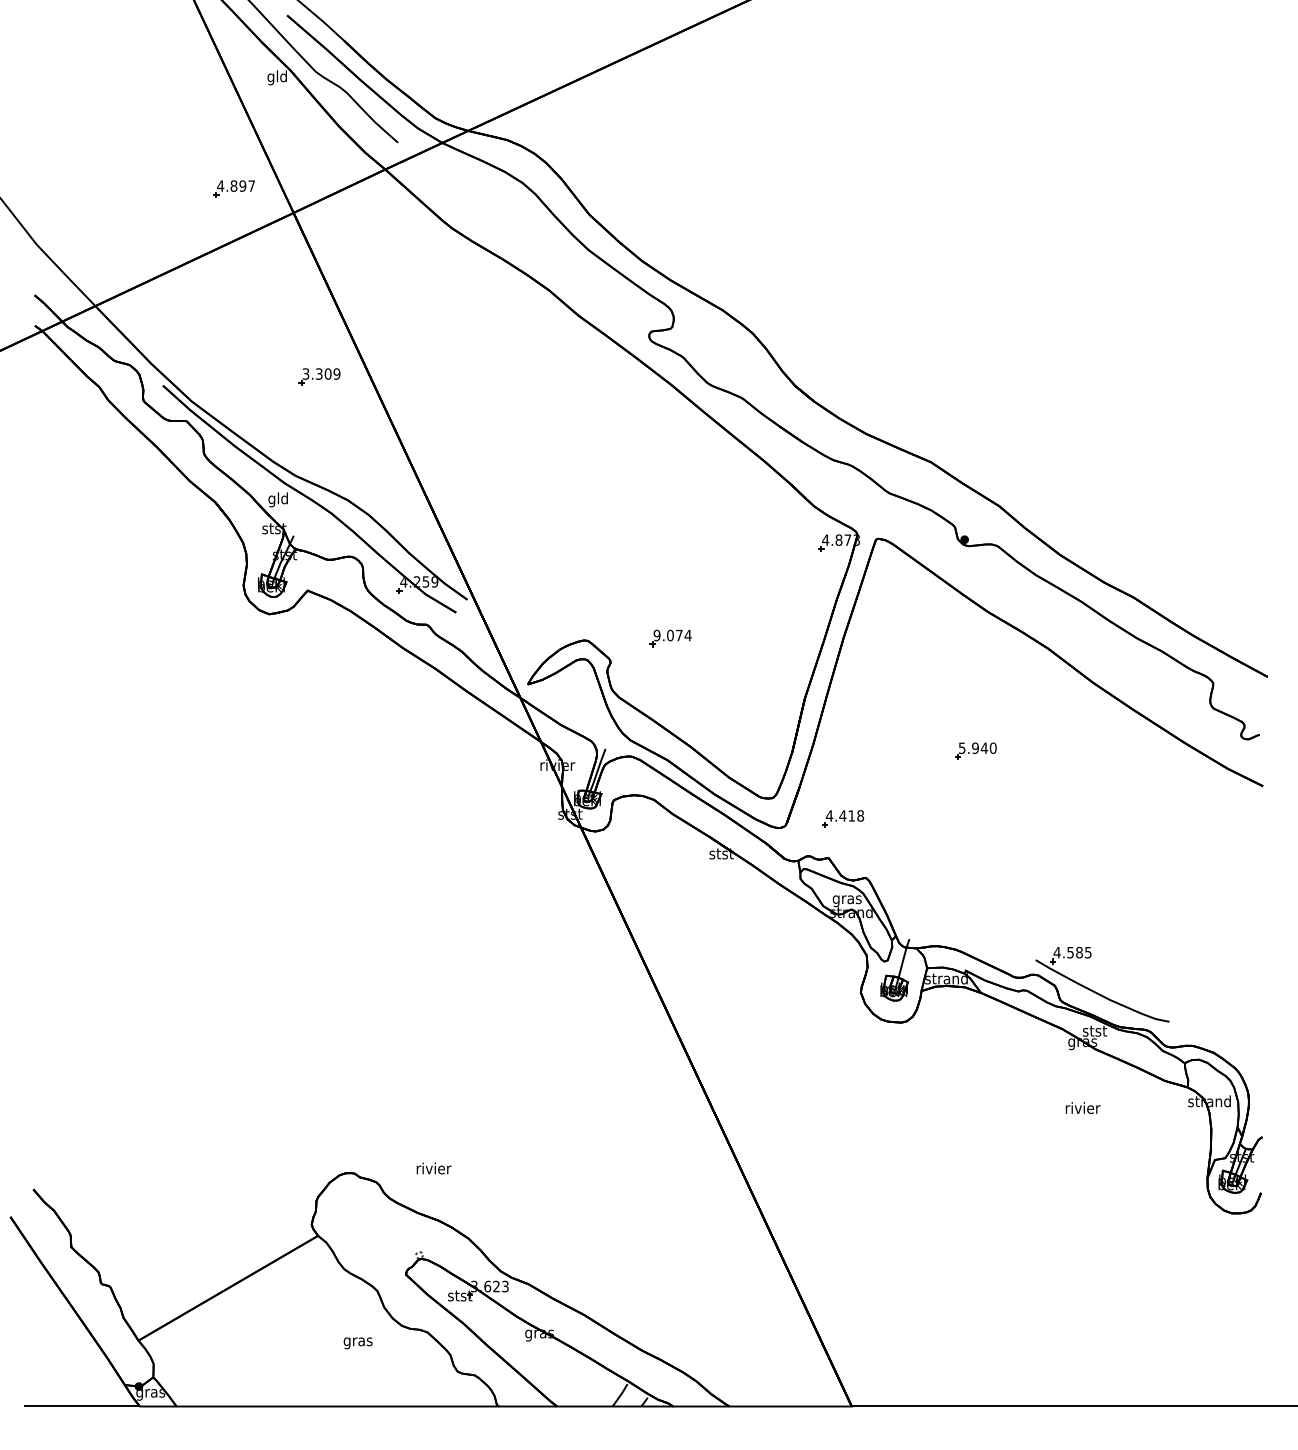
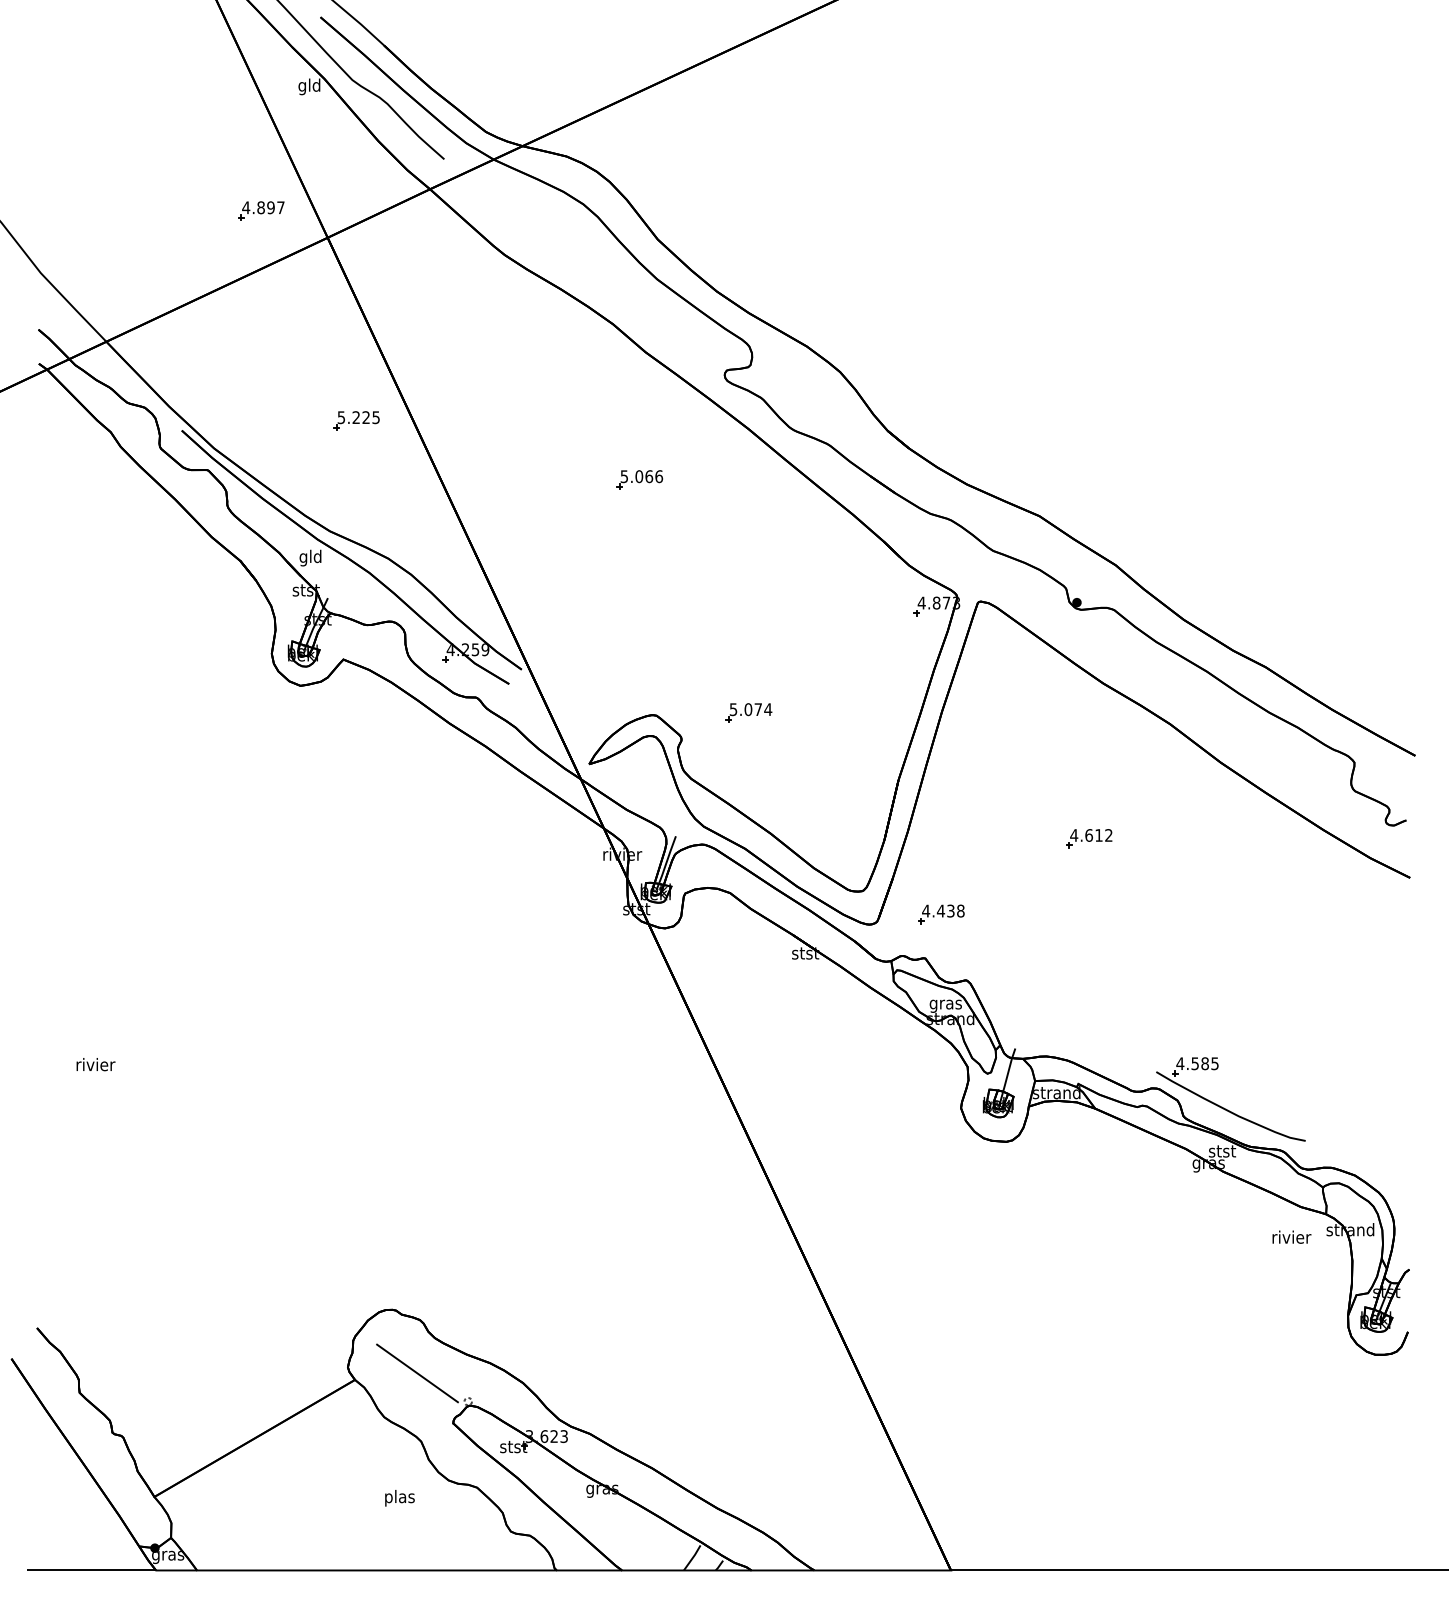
text: (321, 373) -> (358, 417), 3.309 -> 5.225
part: (572, 429) -> (639, 479), added
text: (656, 634) -> (732, 708), 9.074 -> 5.074
text: (977, 748) -> (1091, 835), 5.940 -> 4.612
text: (851, 815) -> (950, 910), 4.418 -> 4.438
text: (1082, 1107) -> (1291, 1236), moved
text: (433, 1168) -> (95, 1064), moved
line: (373, 1229) -> (416, 1372), added
text: (357, 1341) -> (399, 1497), gras -> plas

